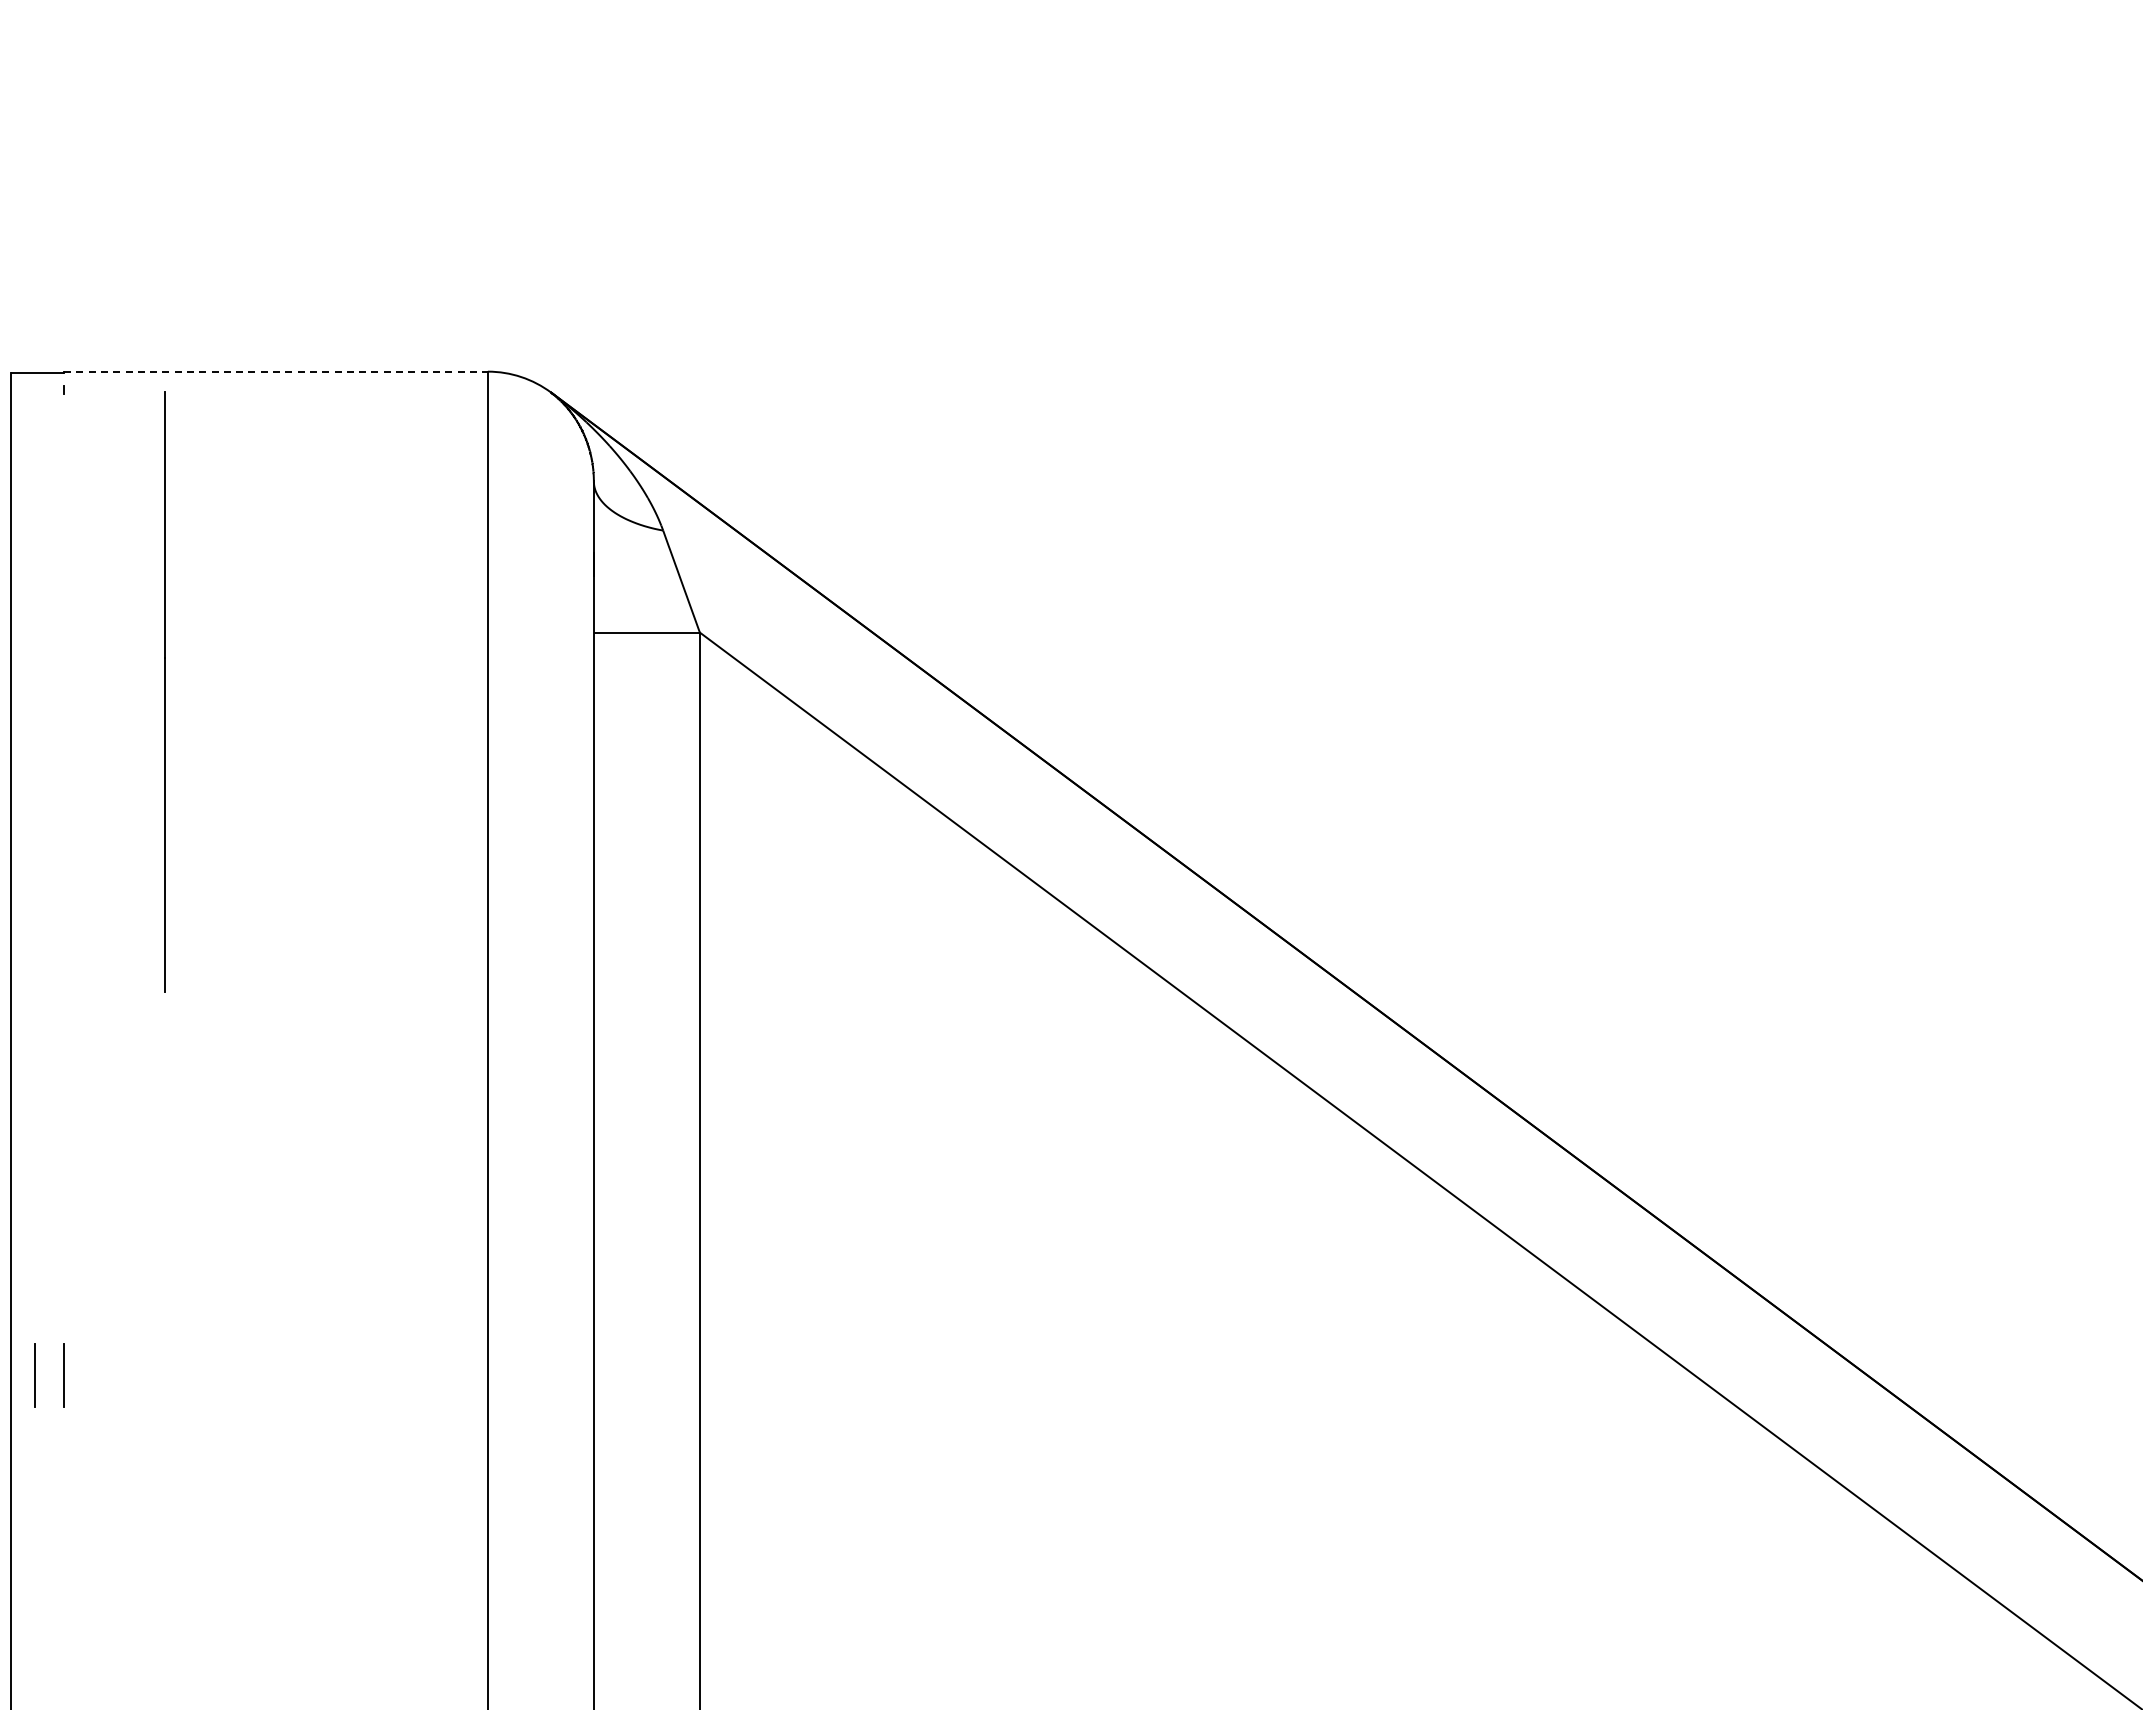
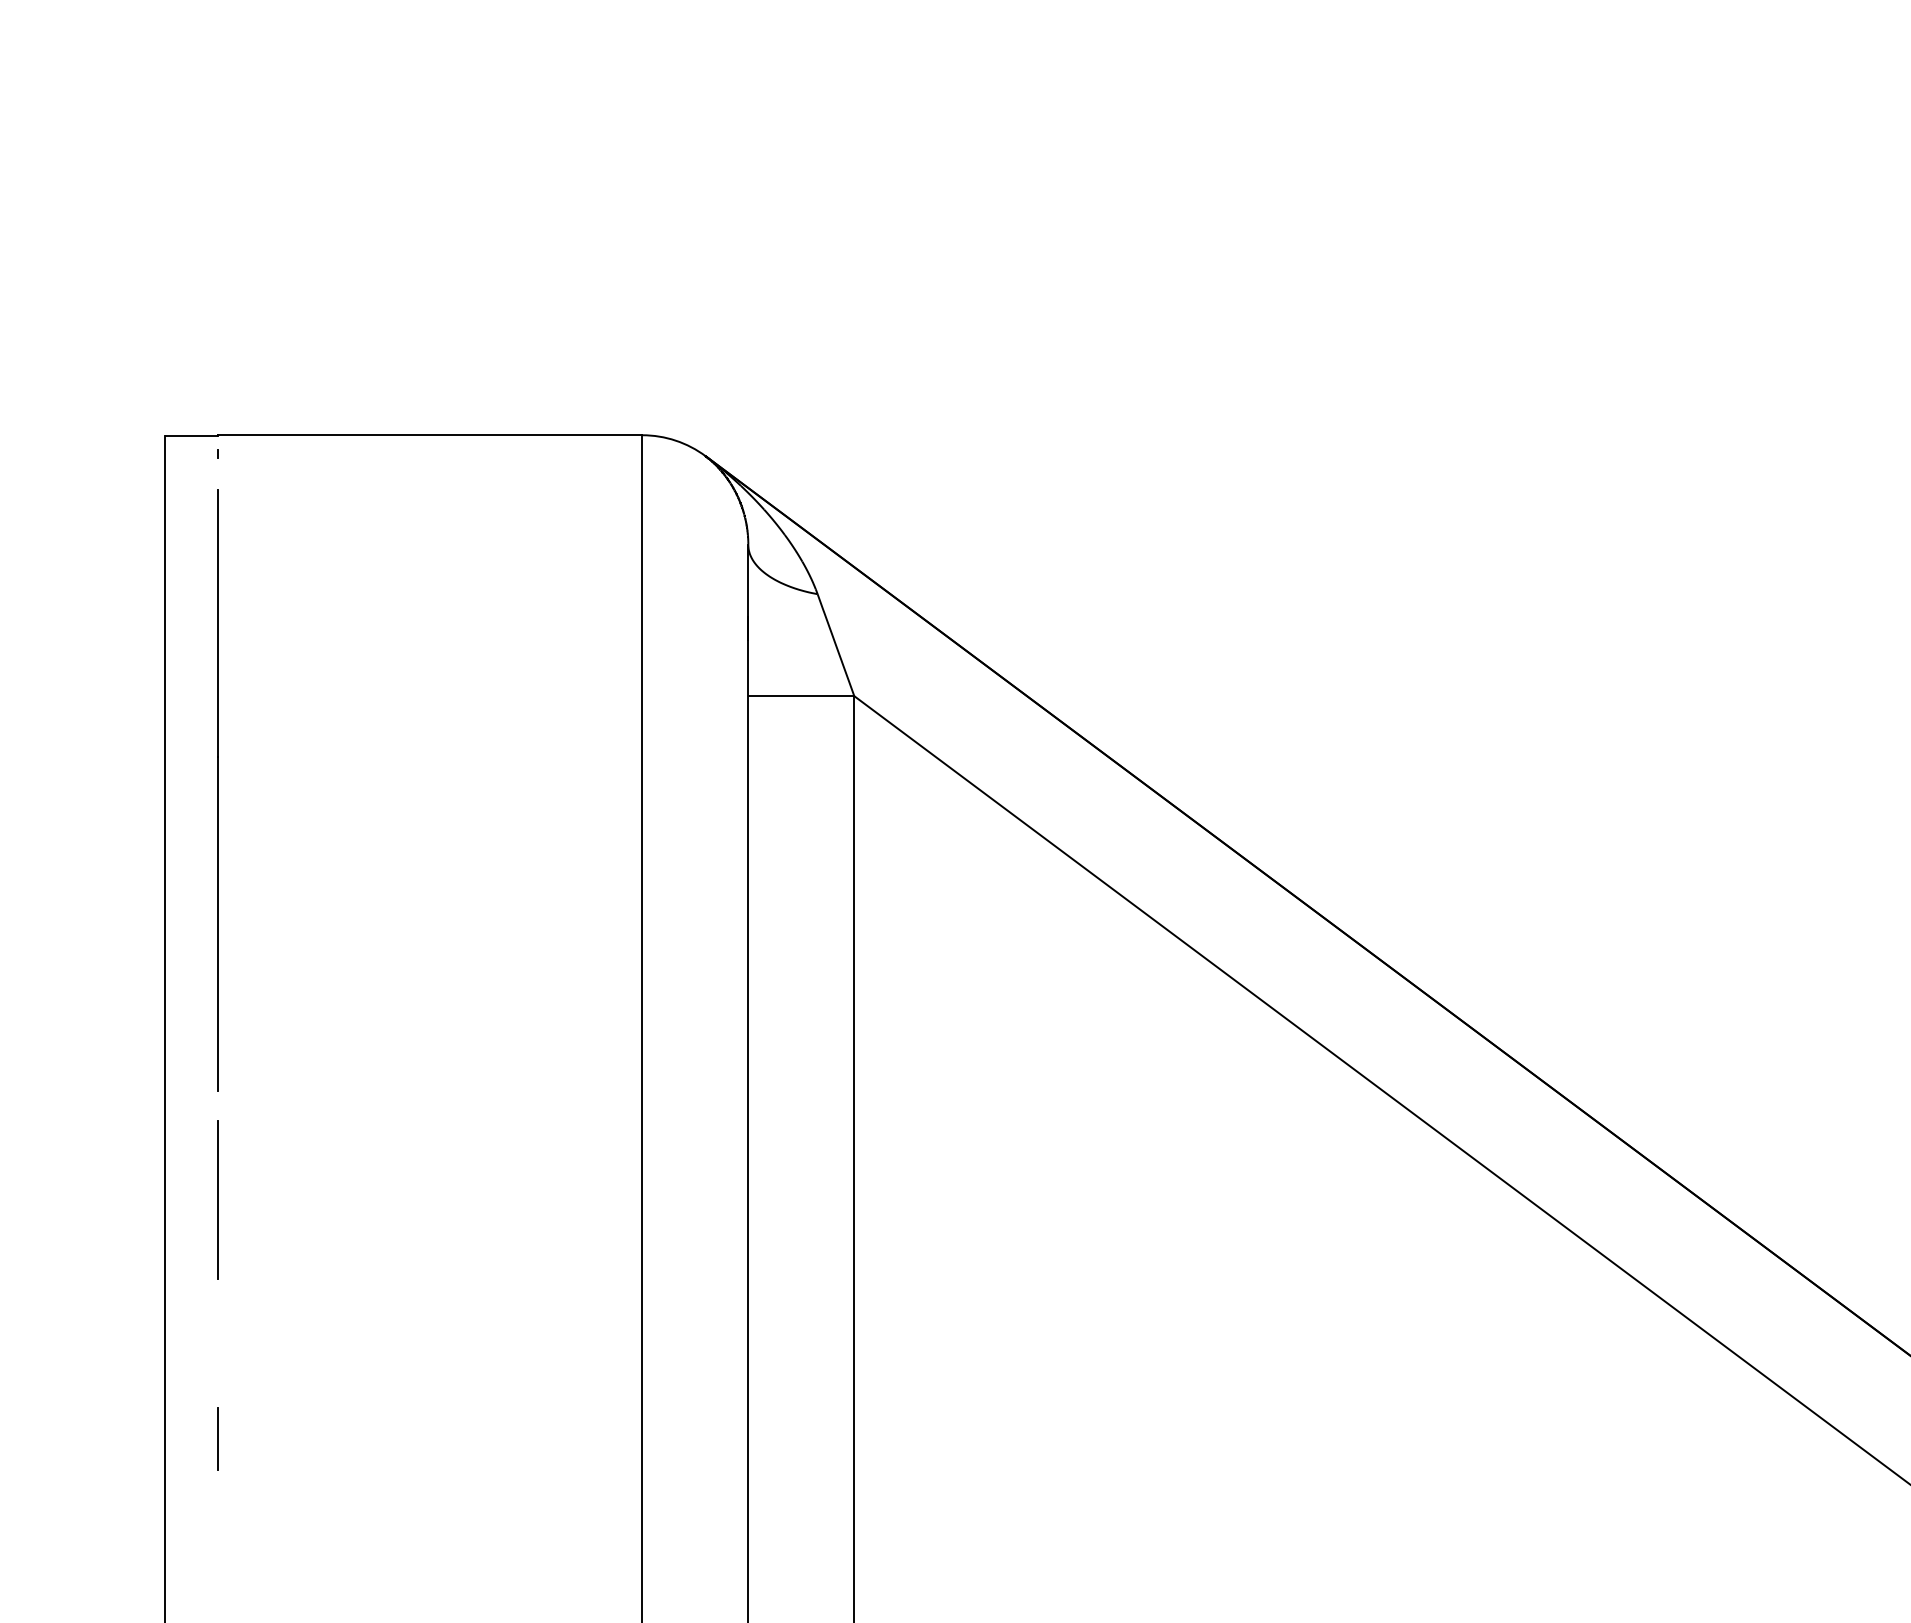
line: (275, 371) -> (429, 435), dashed -> solid
line: (164, 691) -> (217, 790), moved
line: (64, 1136) -> (218, 1200), added
line: (34, 1375) -> (188, 1439), removed

